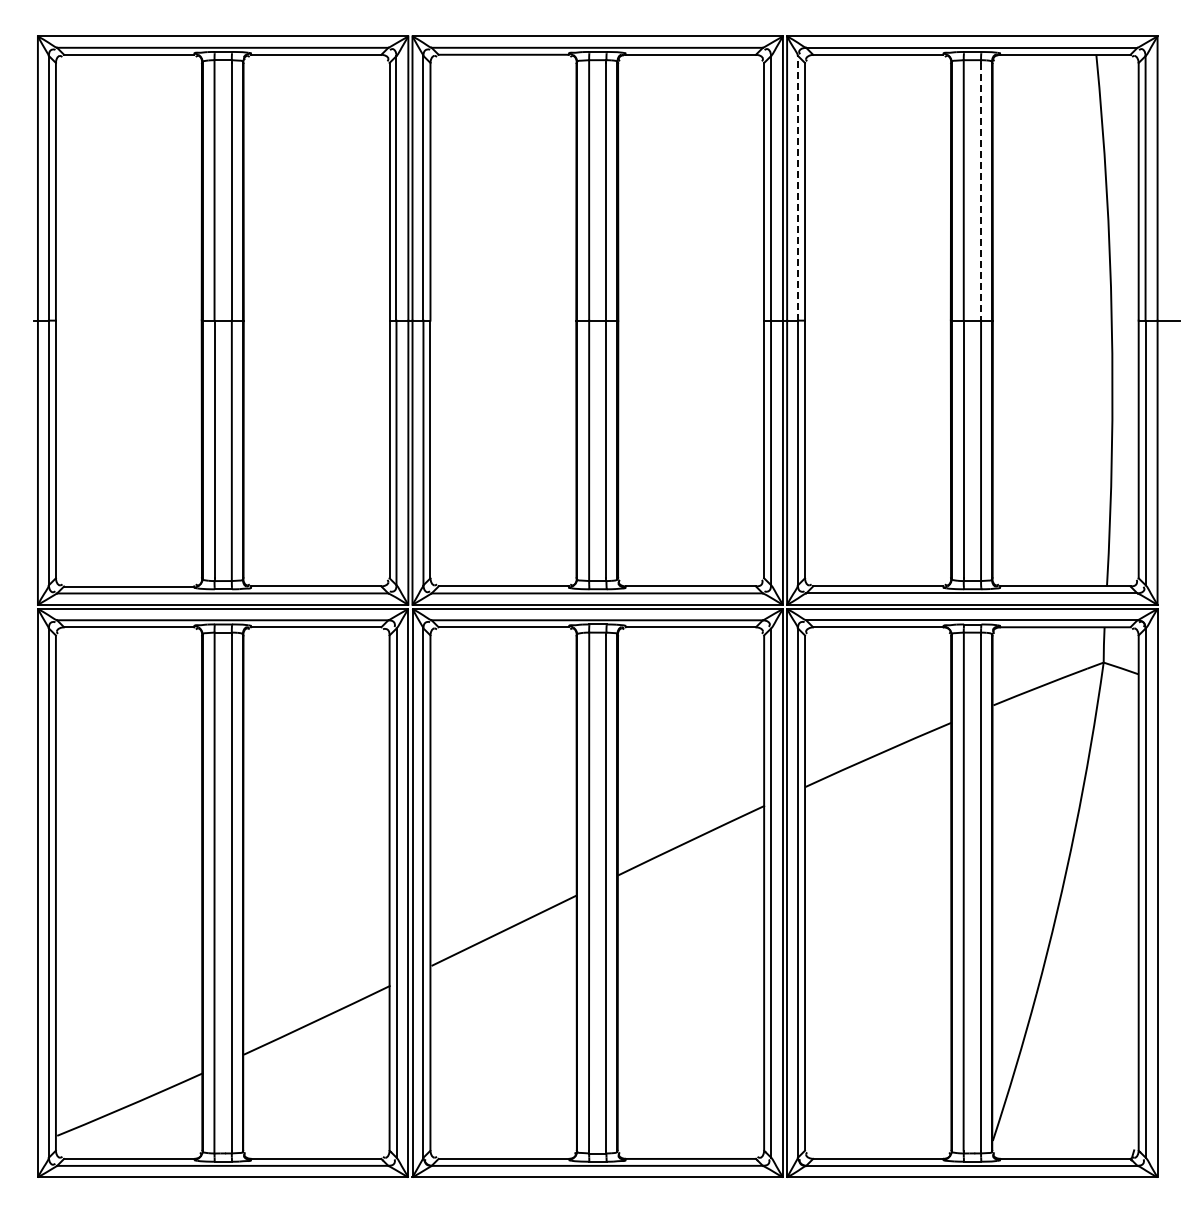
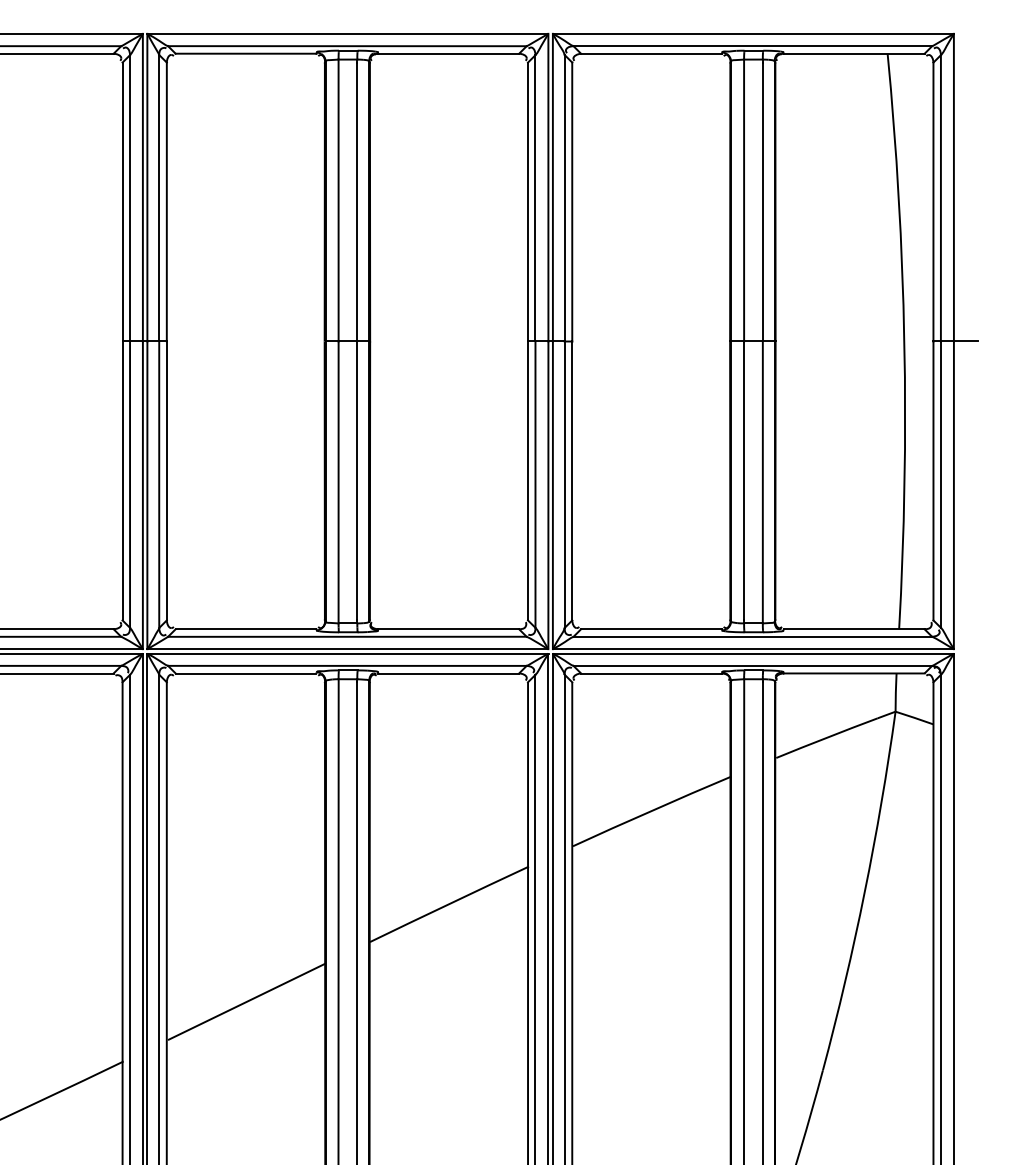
line: (798, 187) -> (565, 197), dashed -> solid
line: (981, 191) -> (763, 201), dashed -> solid

